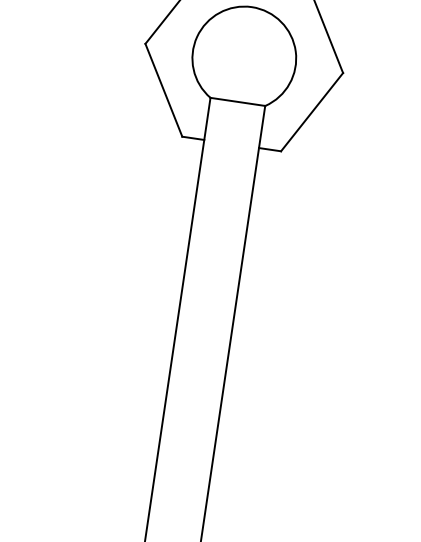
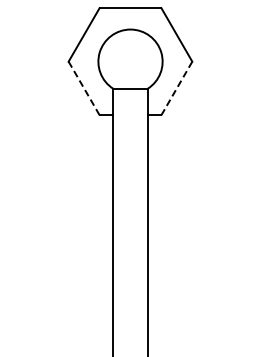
line: (164, 90) -> (84, 88), solid -> dashed
line: (311, 112) -> (176, 88), solid -> dashed

